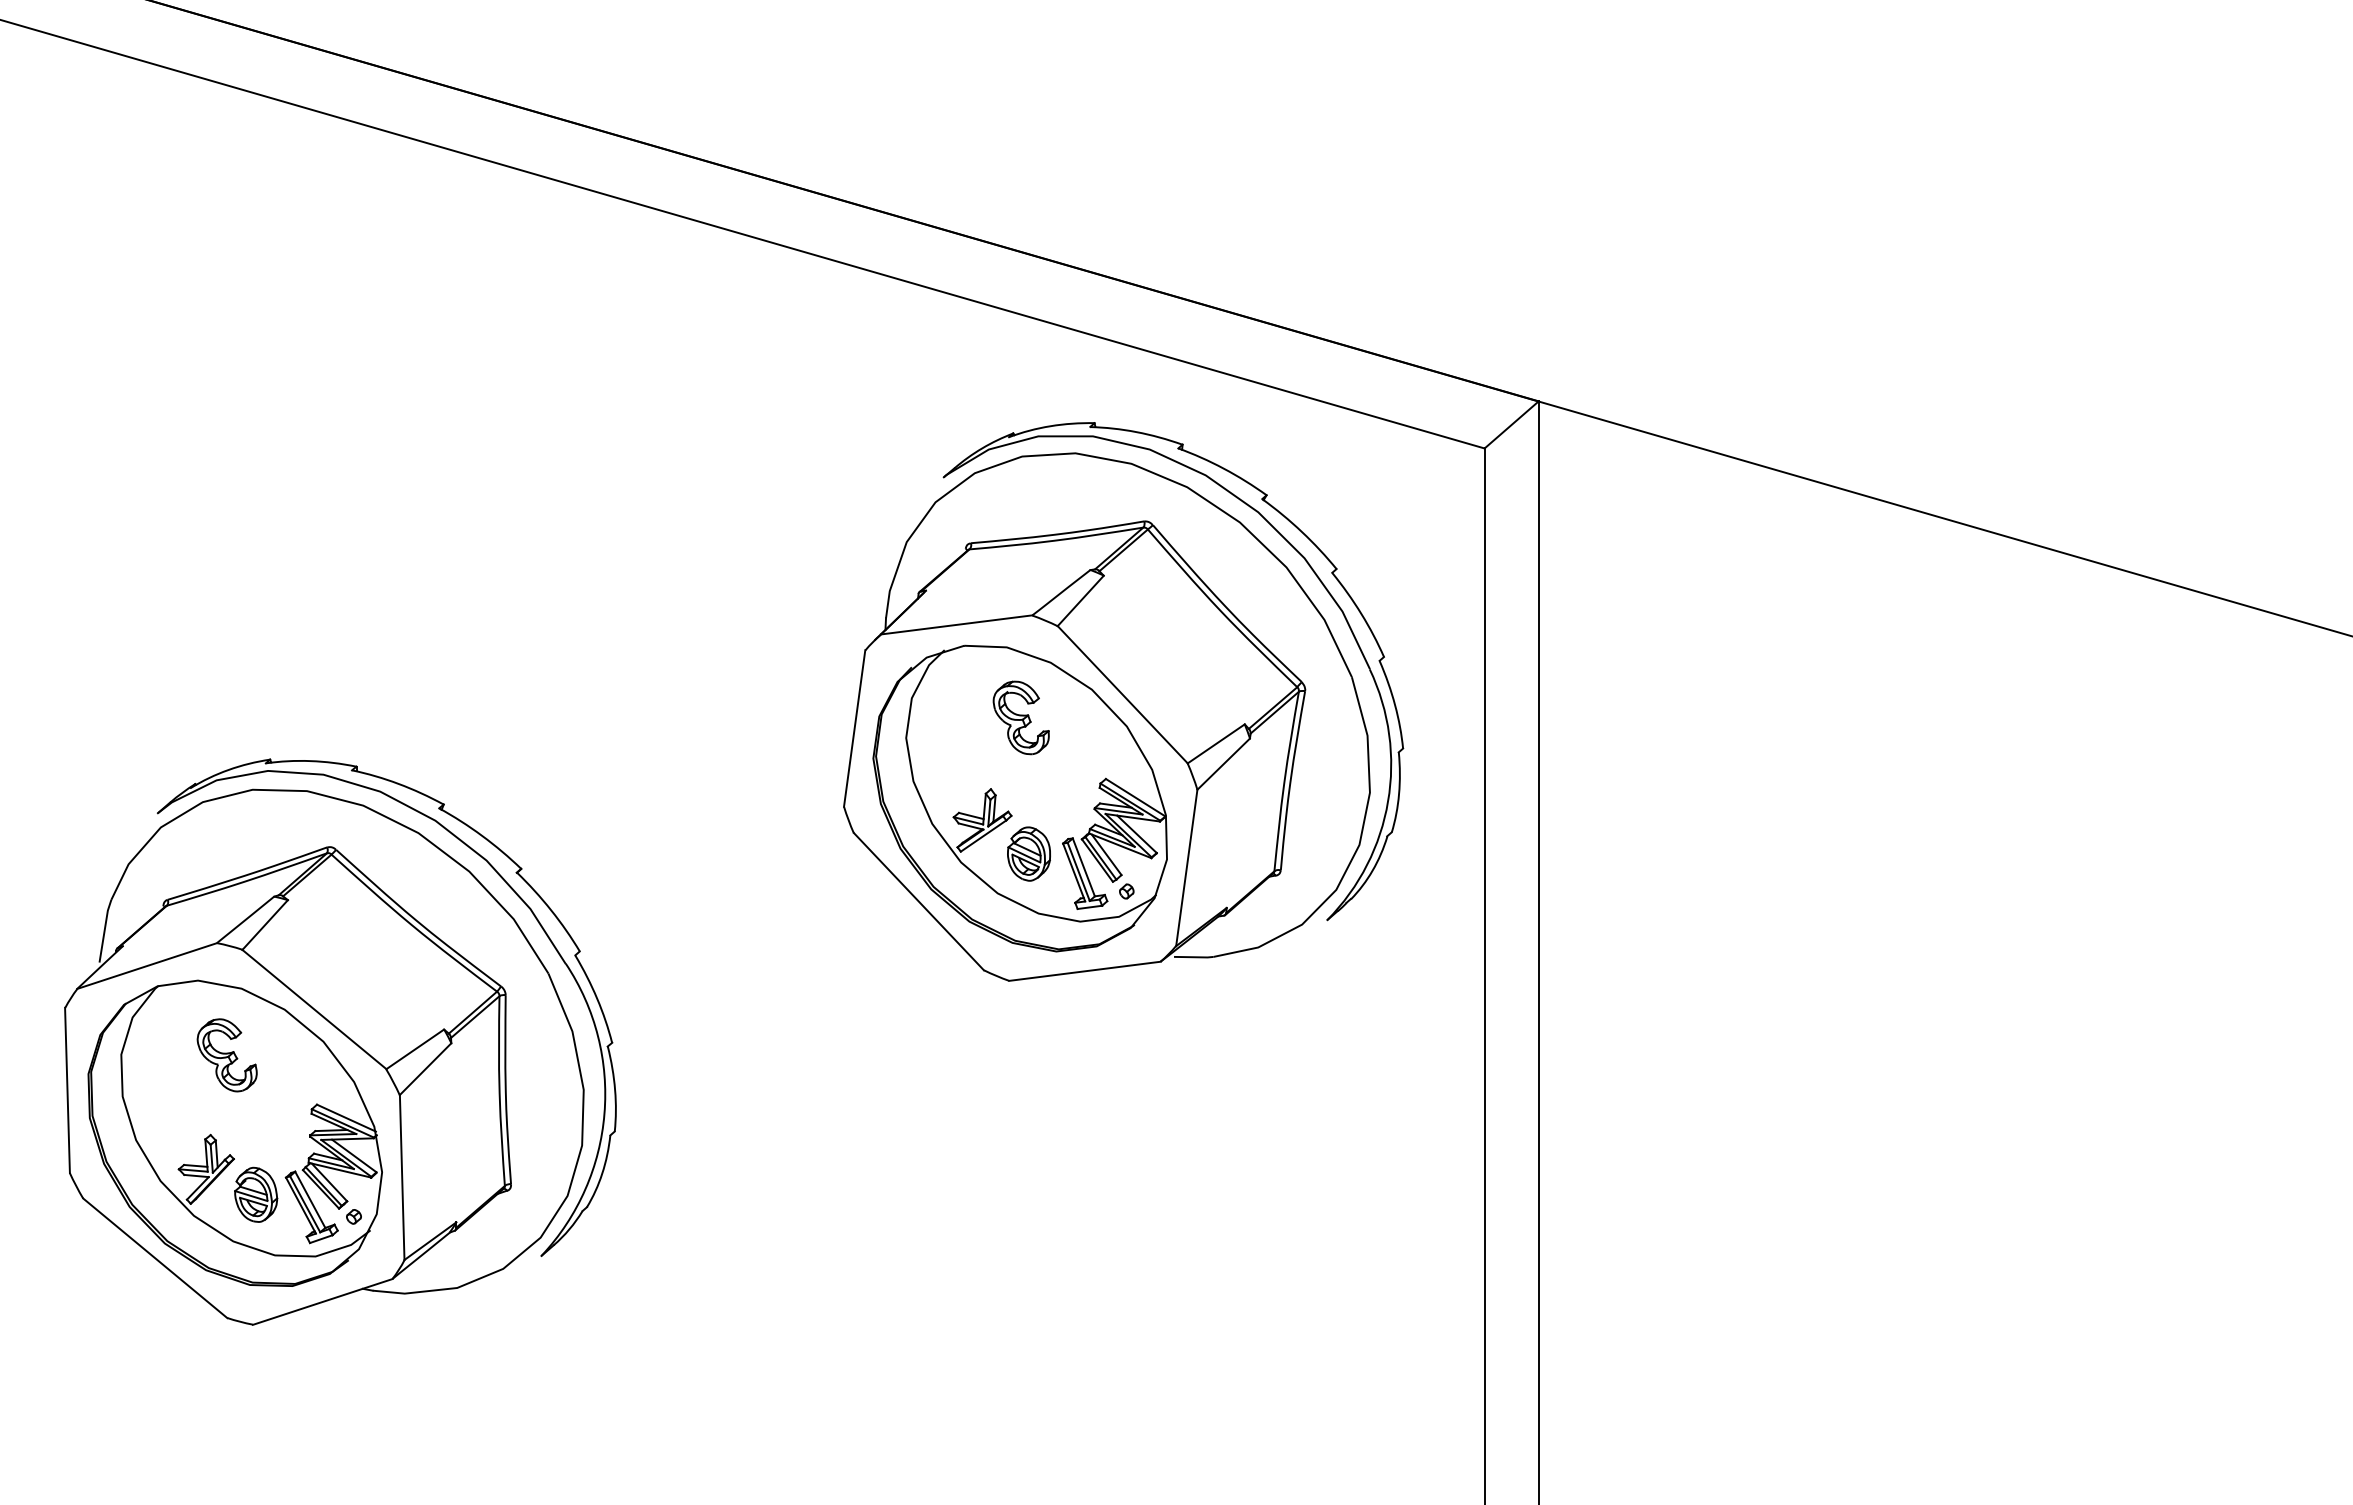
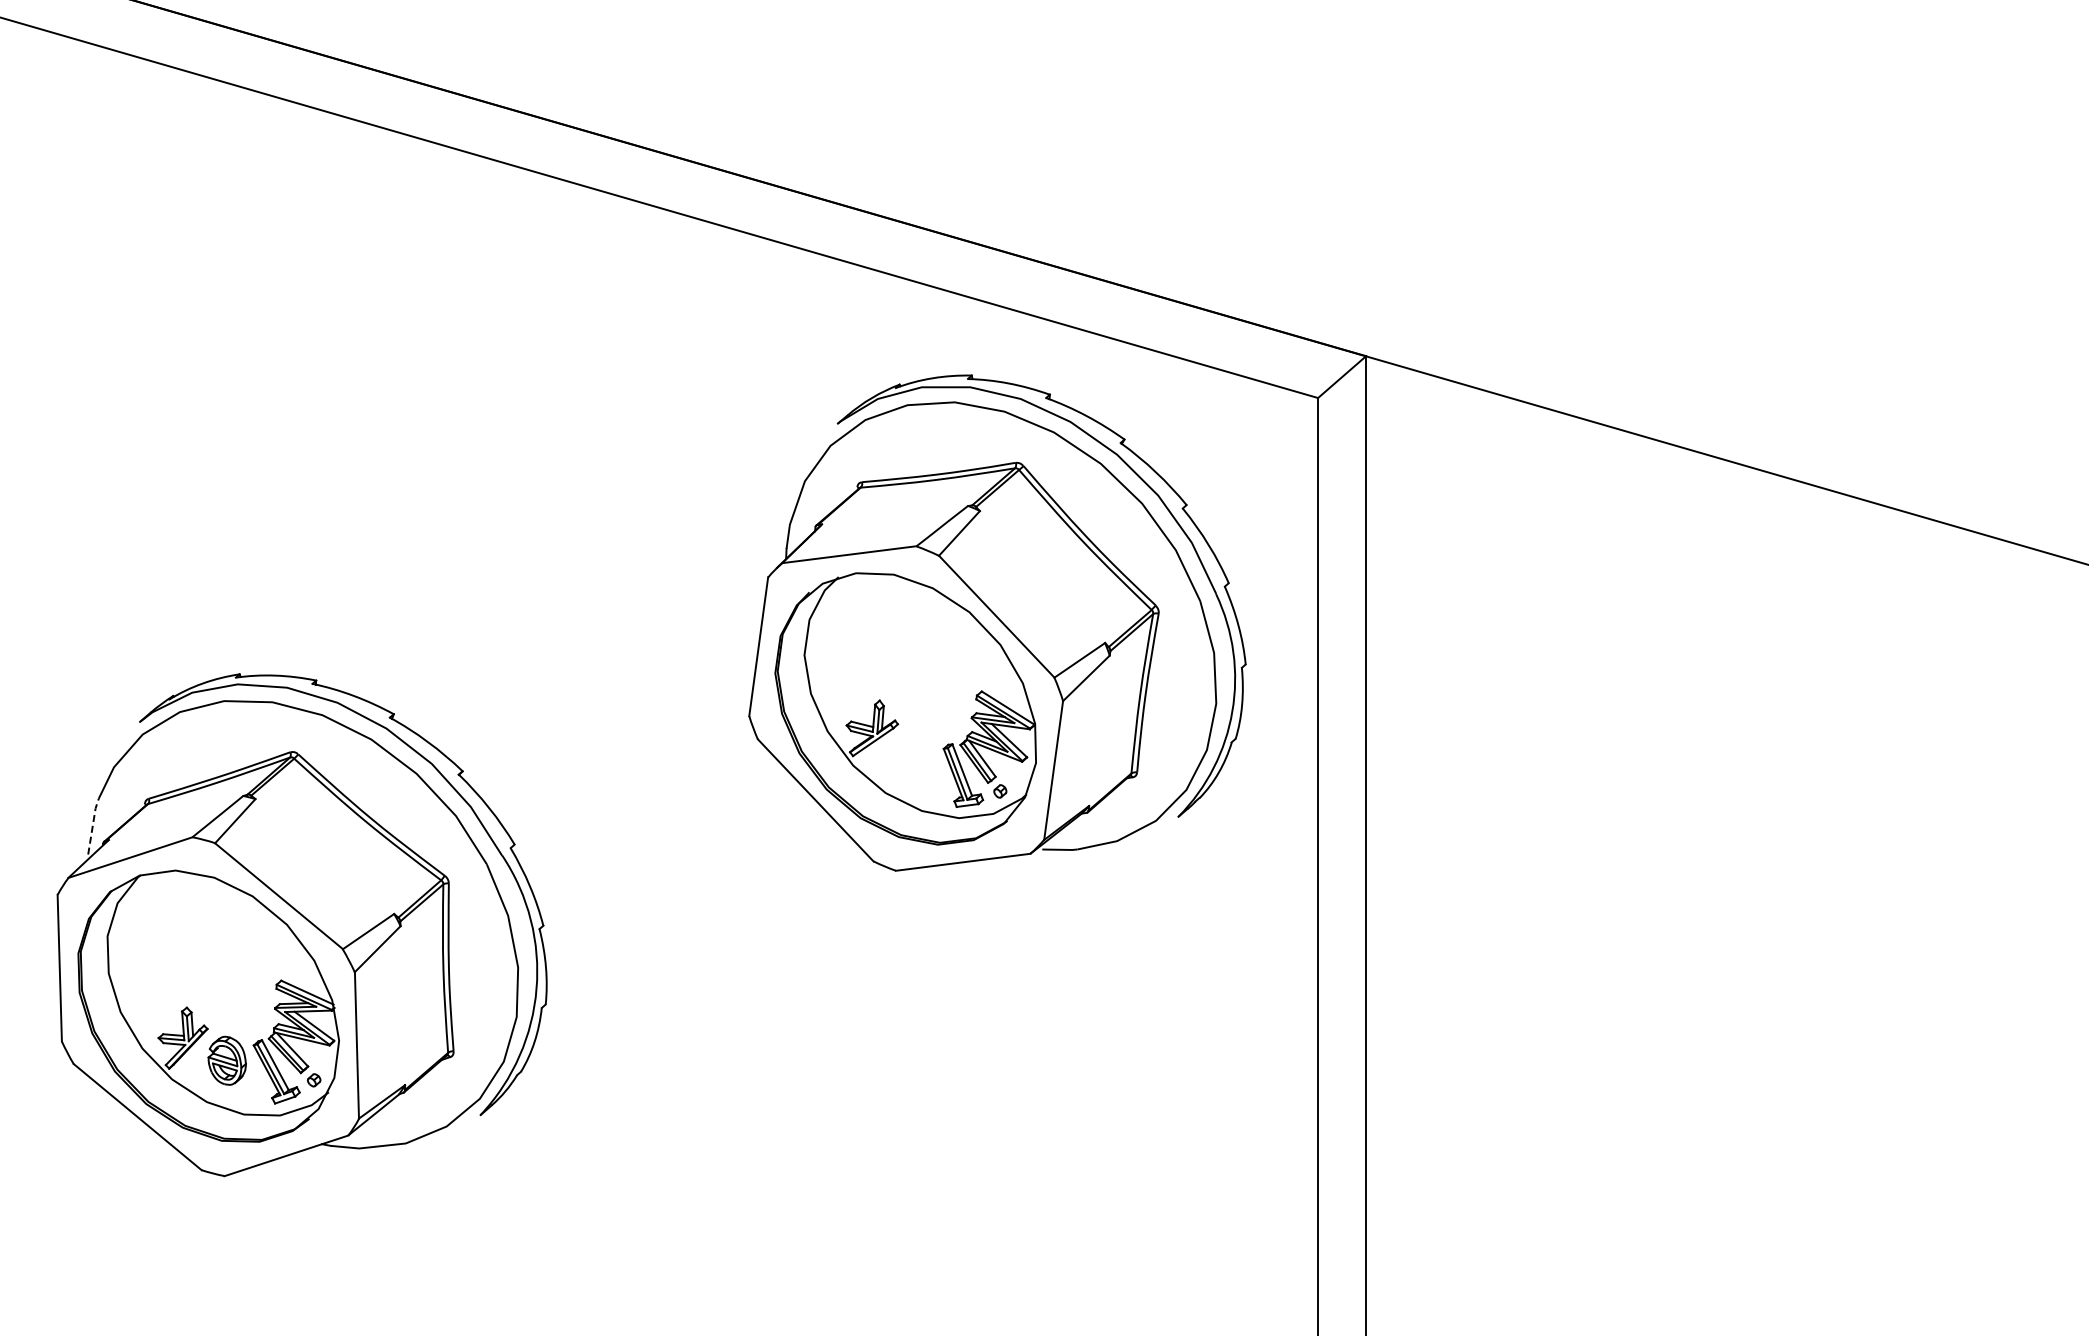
part: (1021, 718) -> (906, 637), removed
part: (1028, 853) -> (913, 757), removed
line: (104, 929) -> (92, 825), solid -> dashed
part: (227, 1054) -> (201, 936), removed

